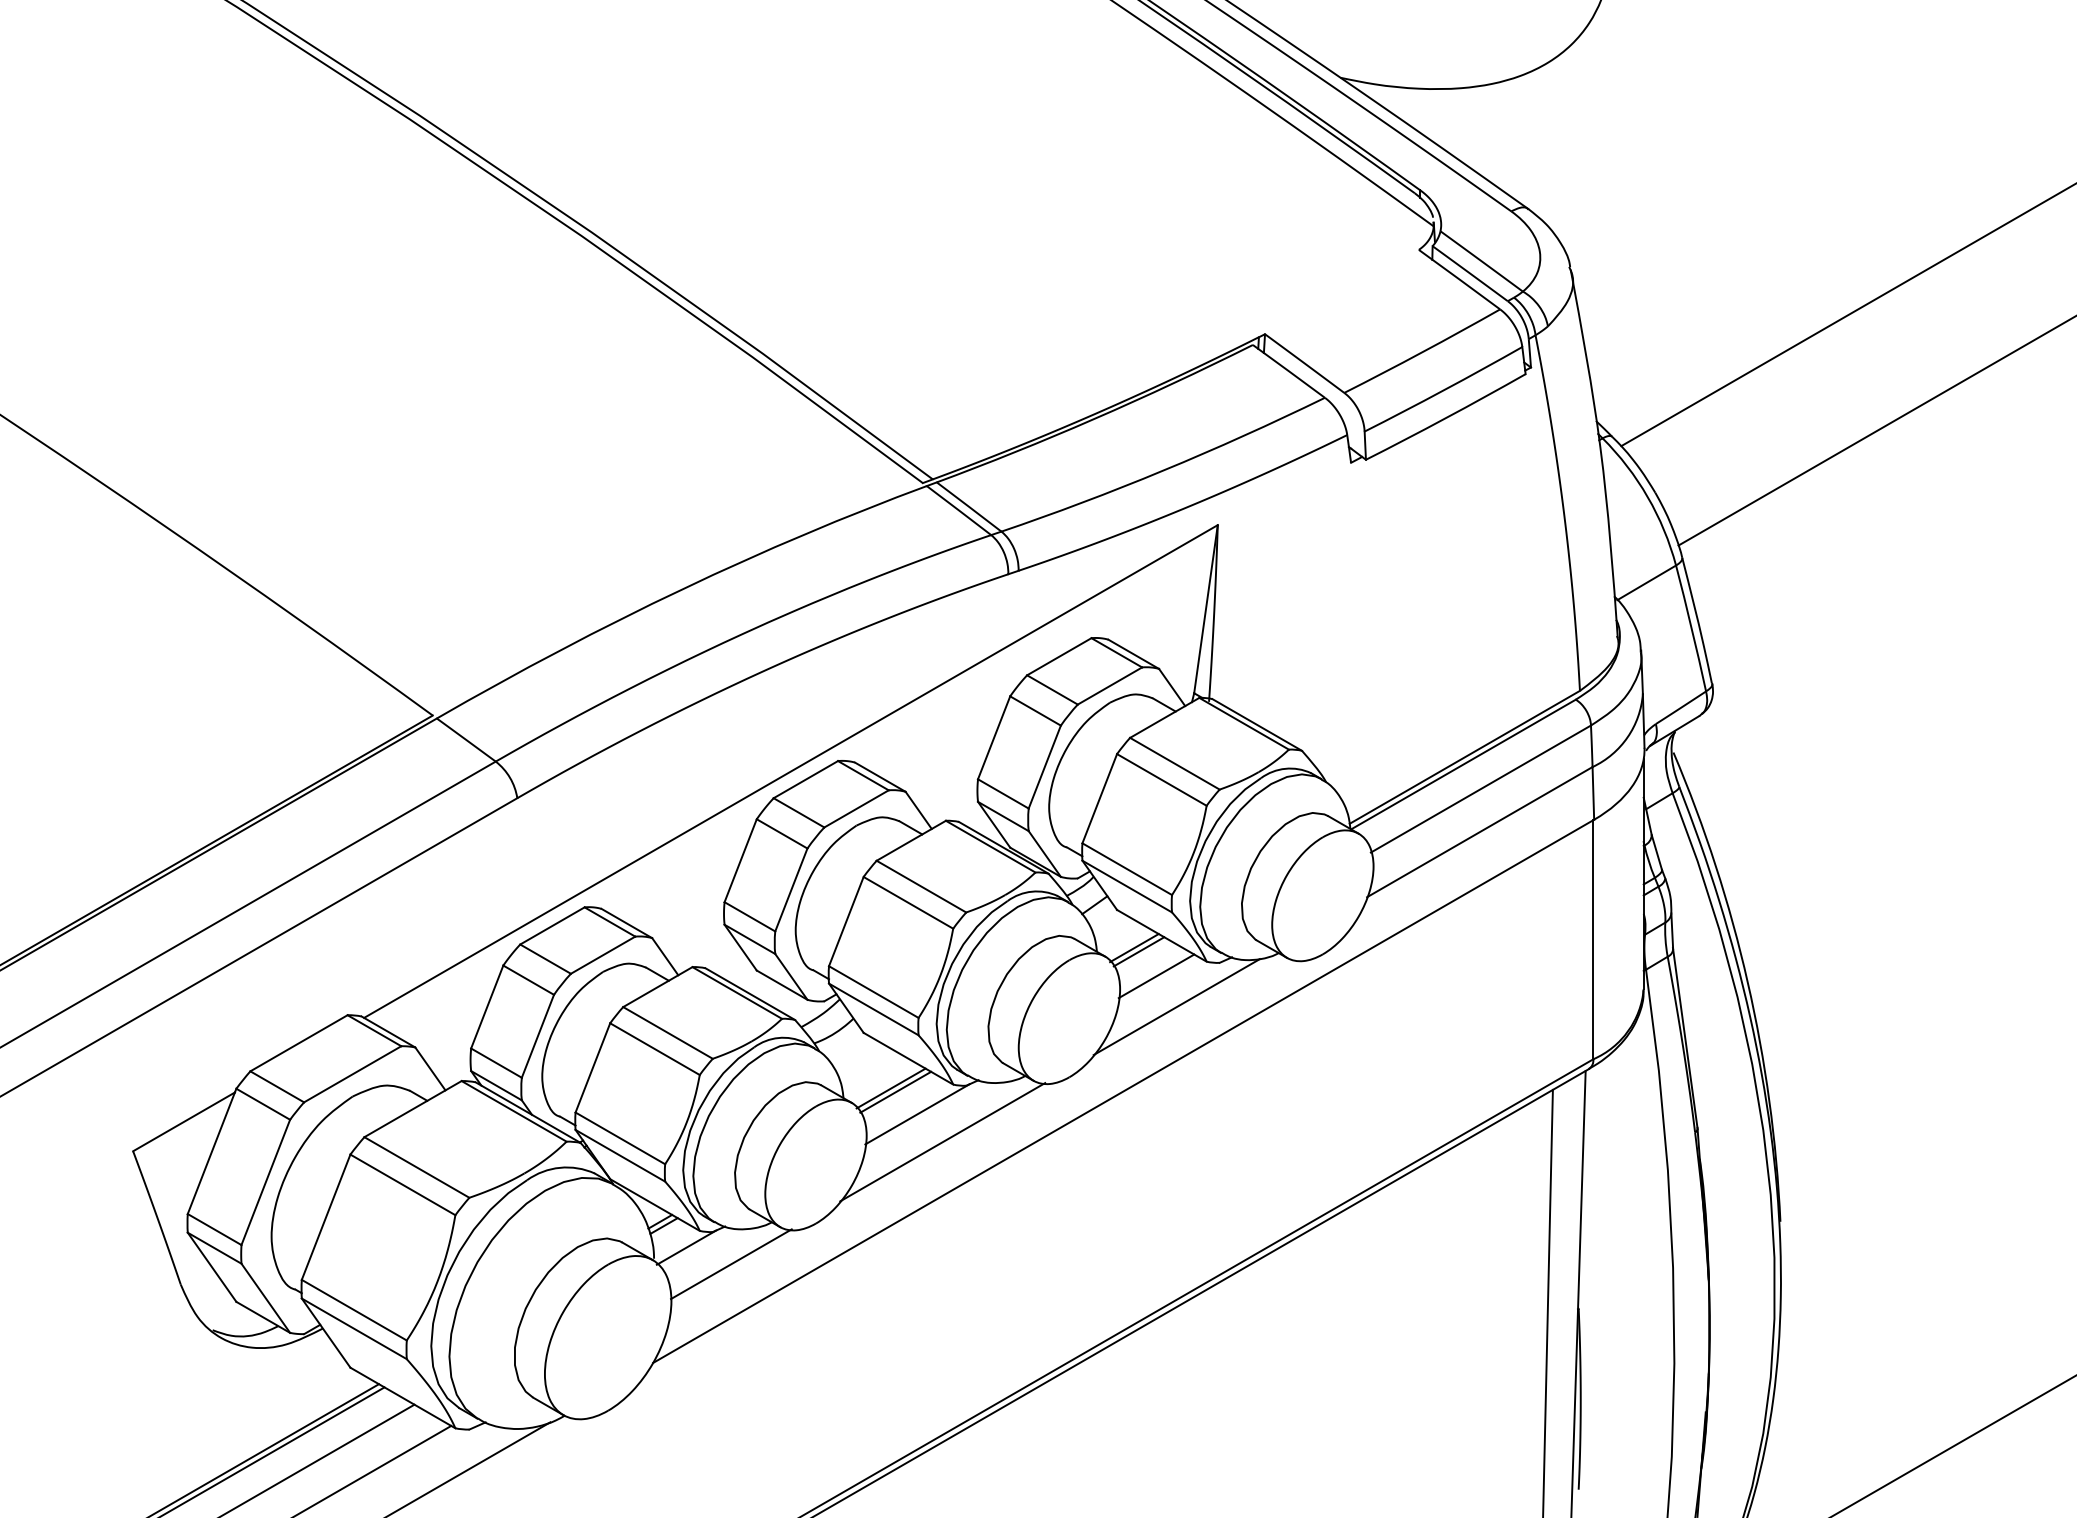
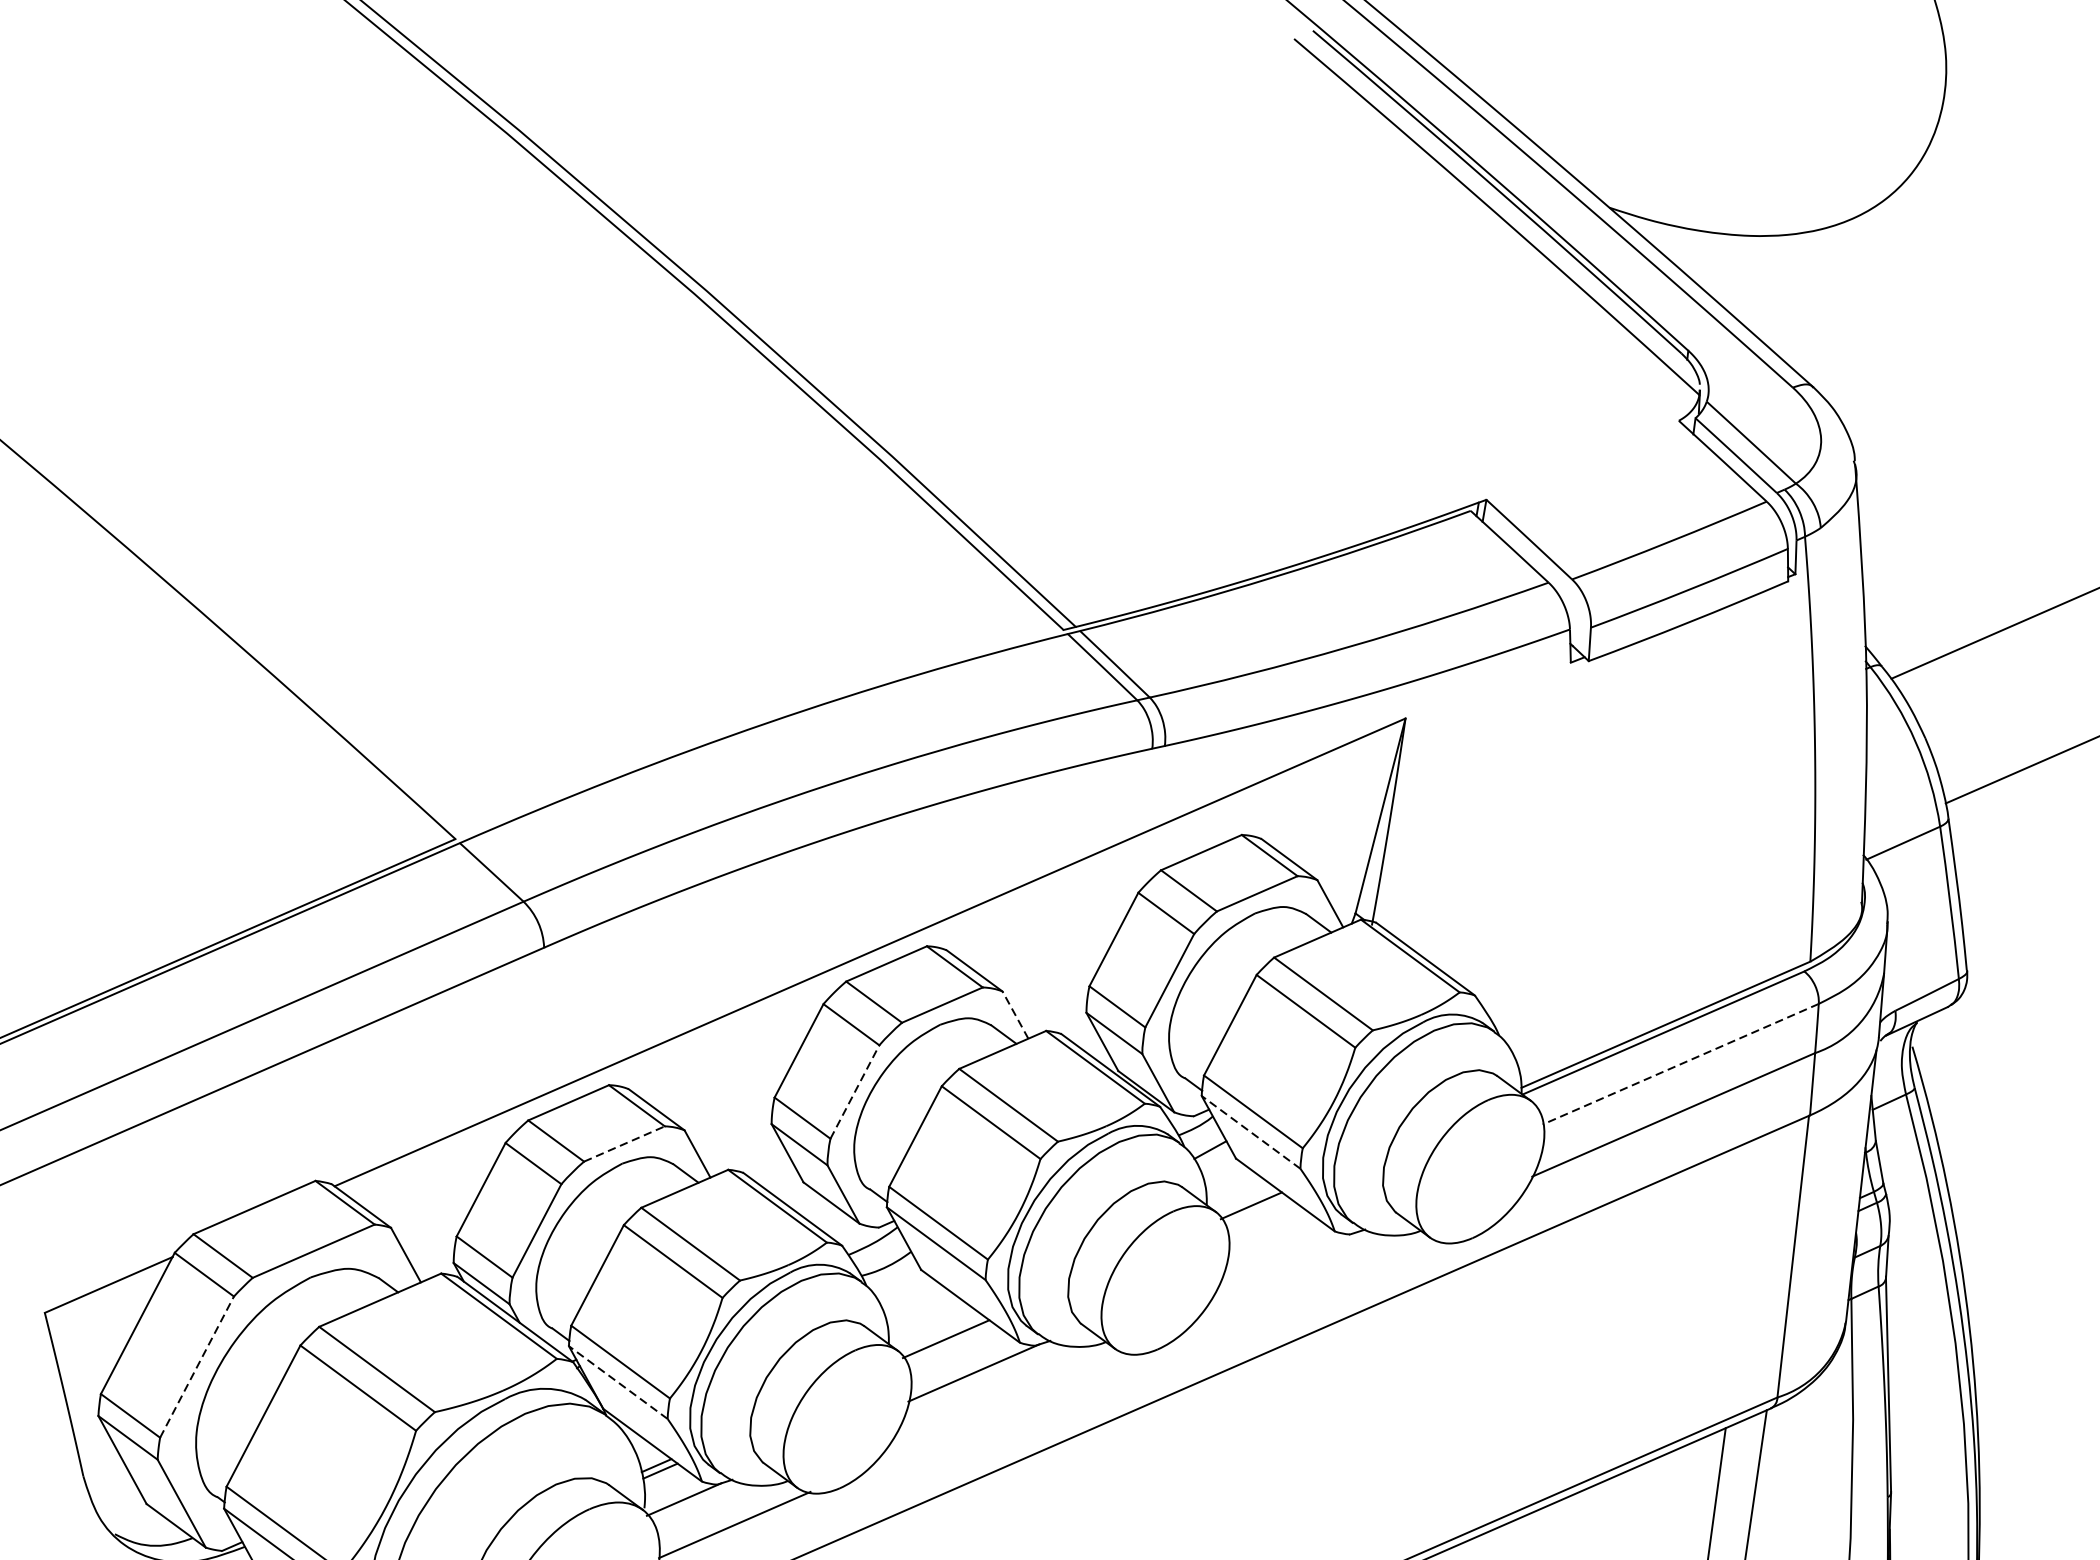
line: (1480, 789) -> (1680, 1064), solid -> dashed
line: (918, 810) -> (1015, 1015), solid -> dashed
line: (1127, 886) -> (1251, 1132), solid -> dashed
line: (791, 889) -> (855, 1091), solid -> dashed
line: (1138, 951) -> (1255, 1210), removed
line: (603, 954) -> (625, 1143), solid -> dashed
line: (1156, 976) -> (1273, 1242), removed
line: (1176, 1007) -> (1293, 1281), removed
line: (895, 1091) -> (950, 1343), removed
line: (942, 1142) -> (999, 1409), removed
line: (620, 1155) -> (618, 1382), solid -> dashed
line: (265, 1181) -> (196, 1365), solid -> dashed

